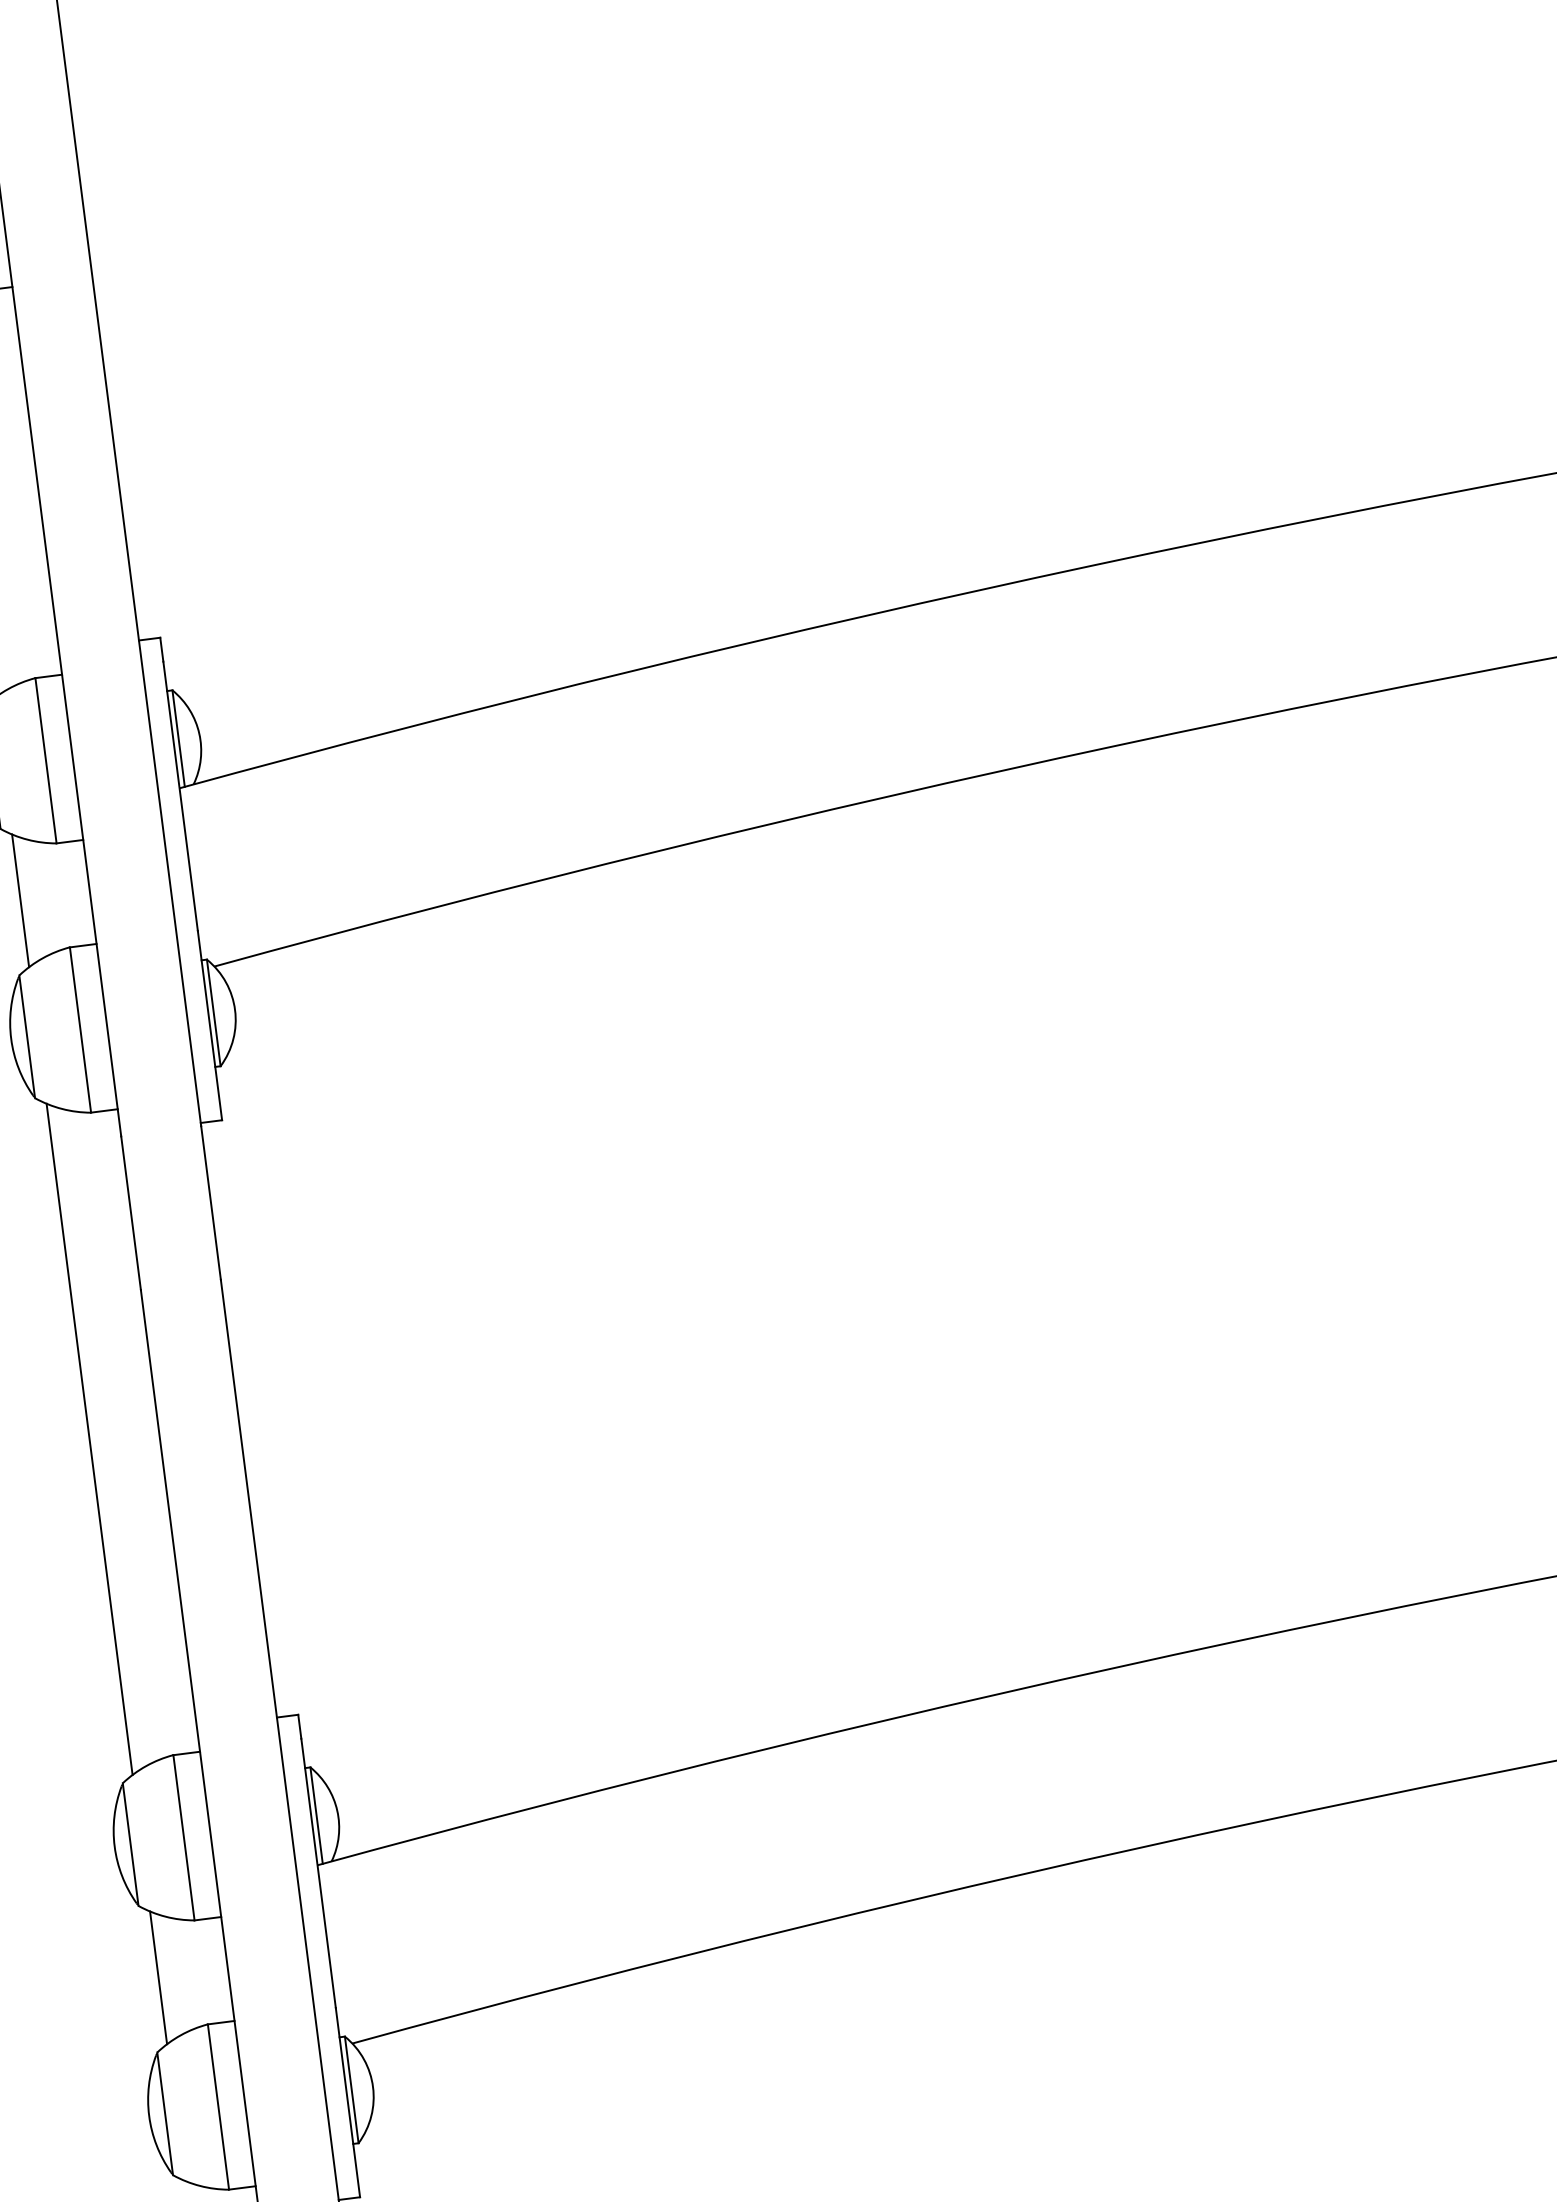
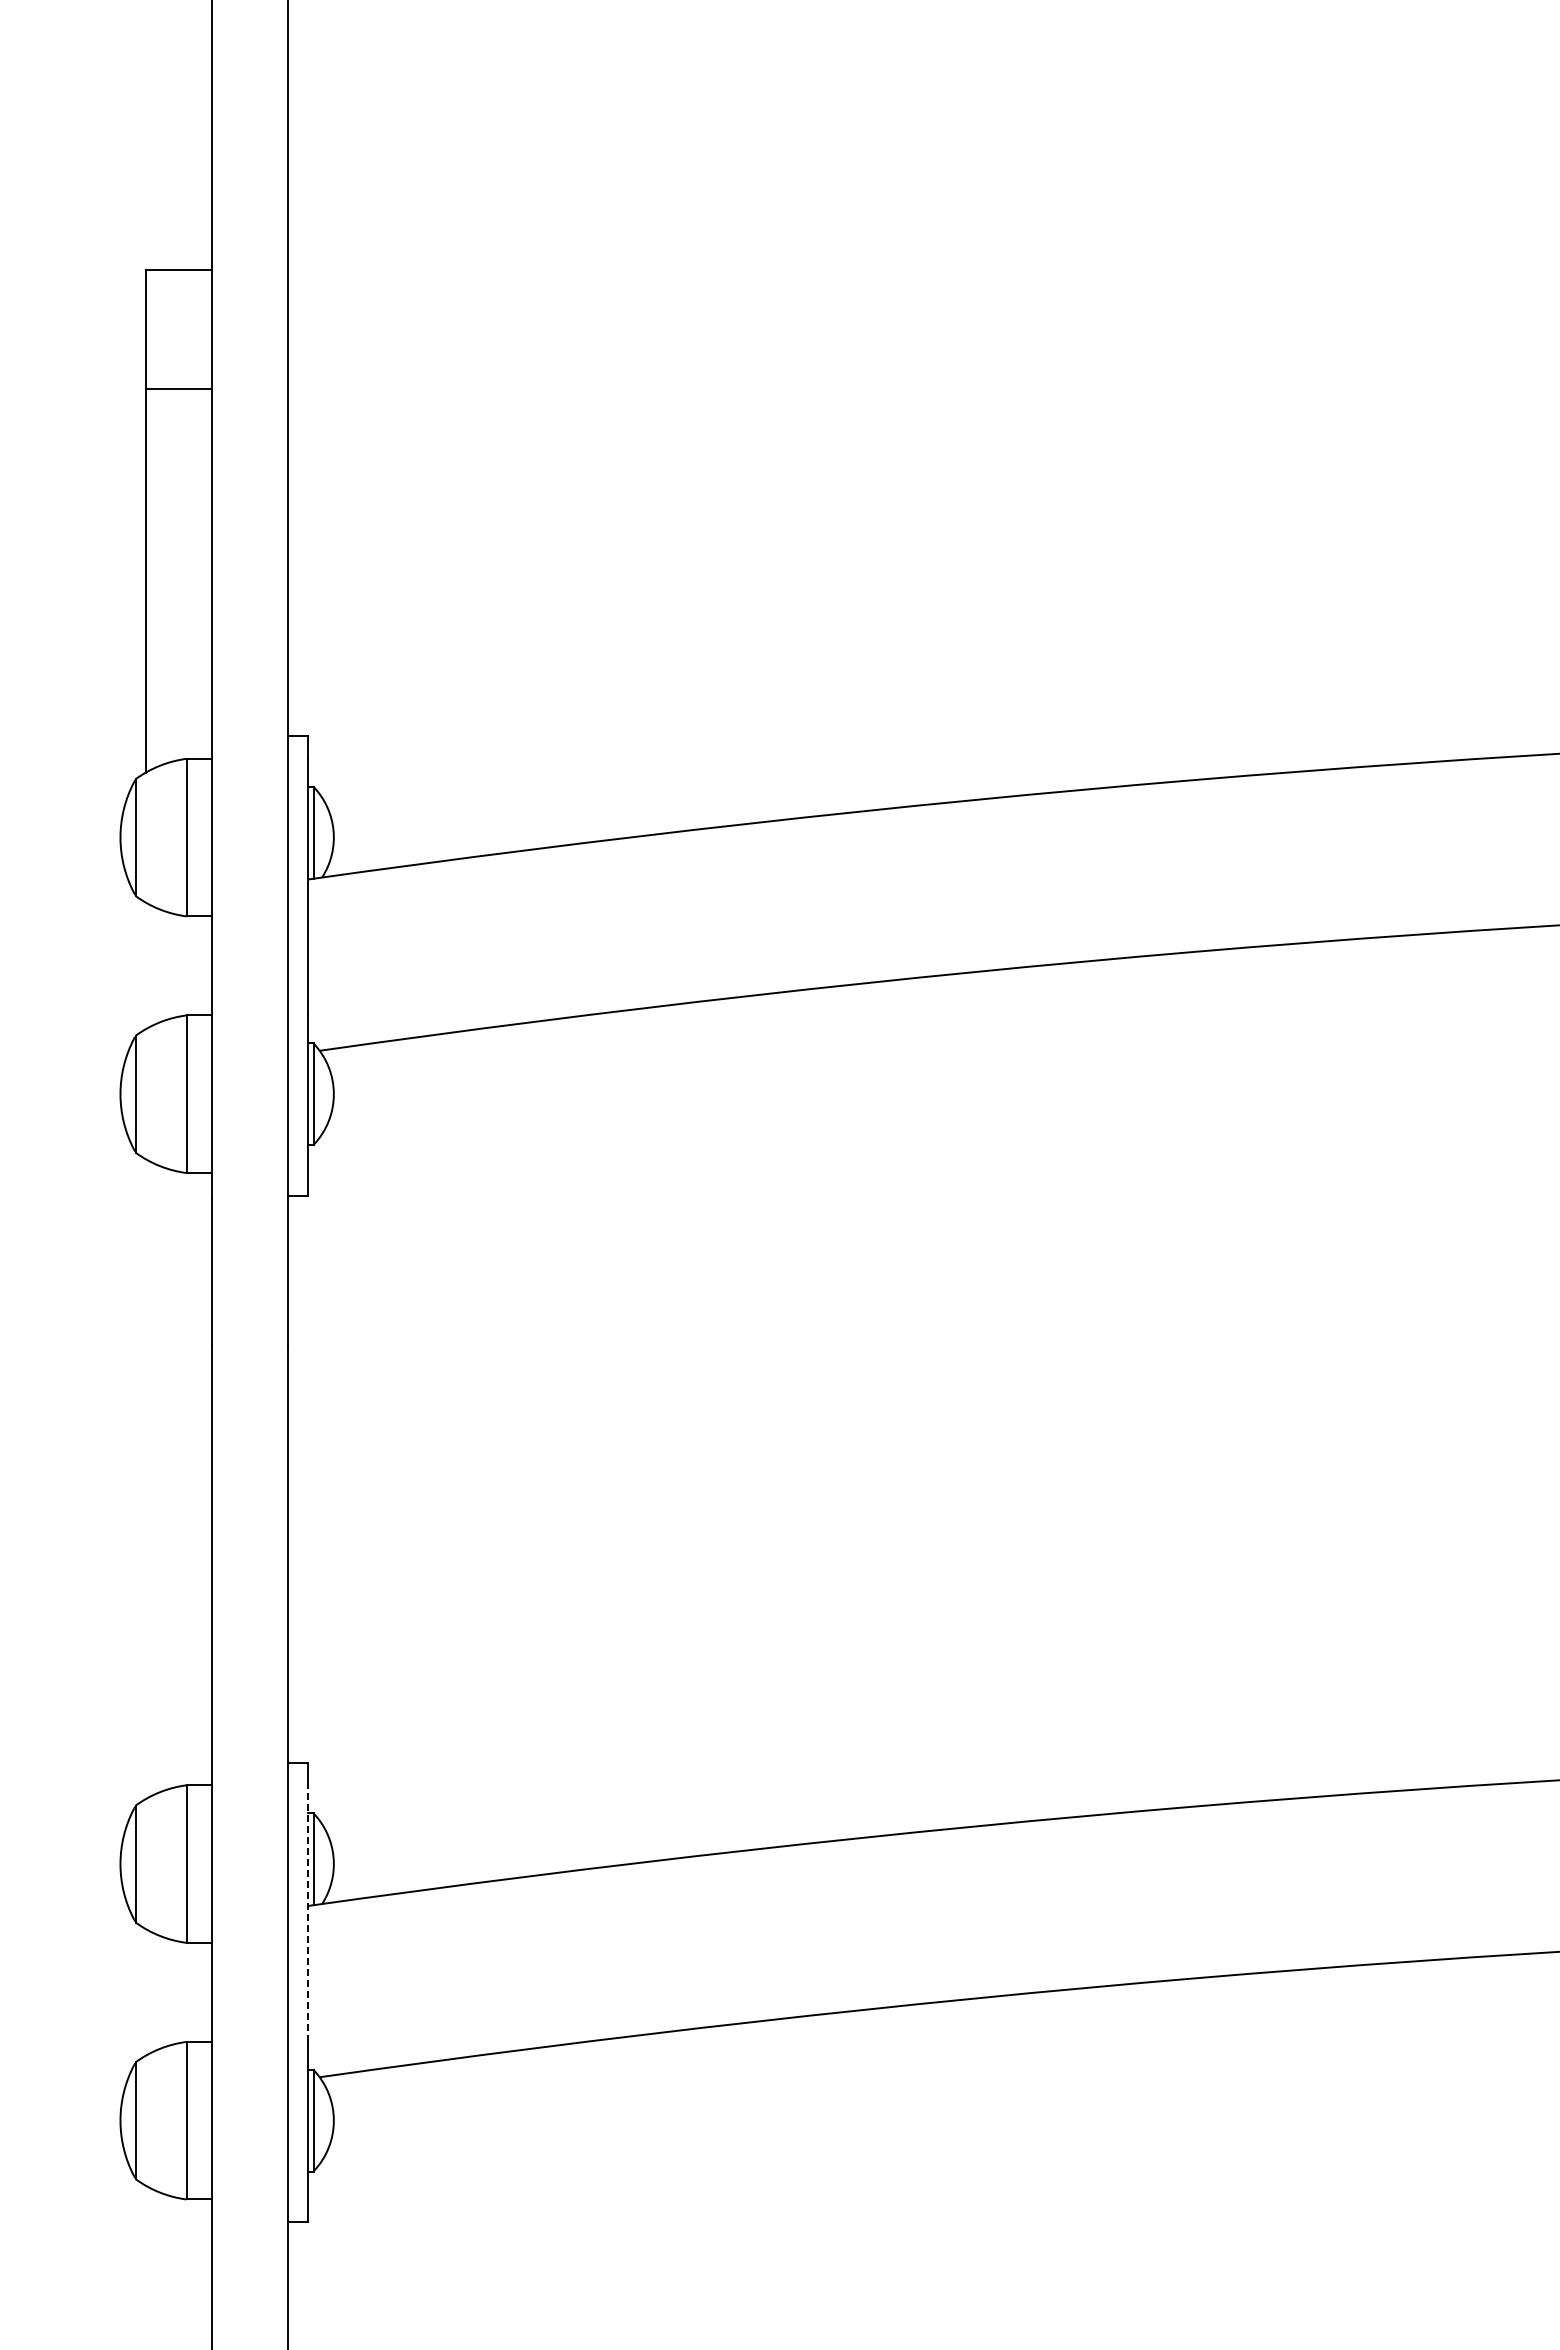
line: (20, 900) -> (145, 965), removed
line: (89, 1439) -> (145, 1479), removed
line: (318, 1873) -> (308, 1913), solid -> dashed
line: (158, 1978) -> (145, 1992), removed

